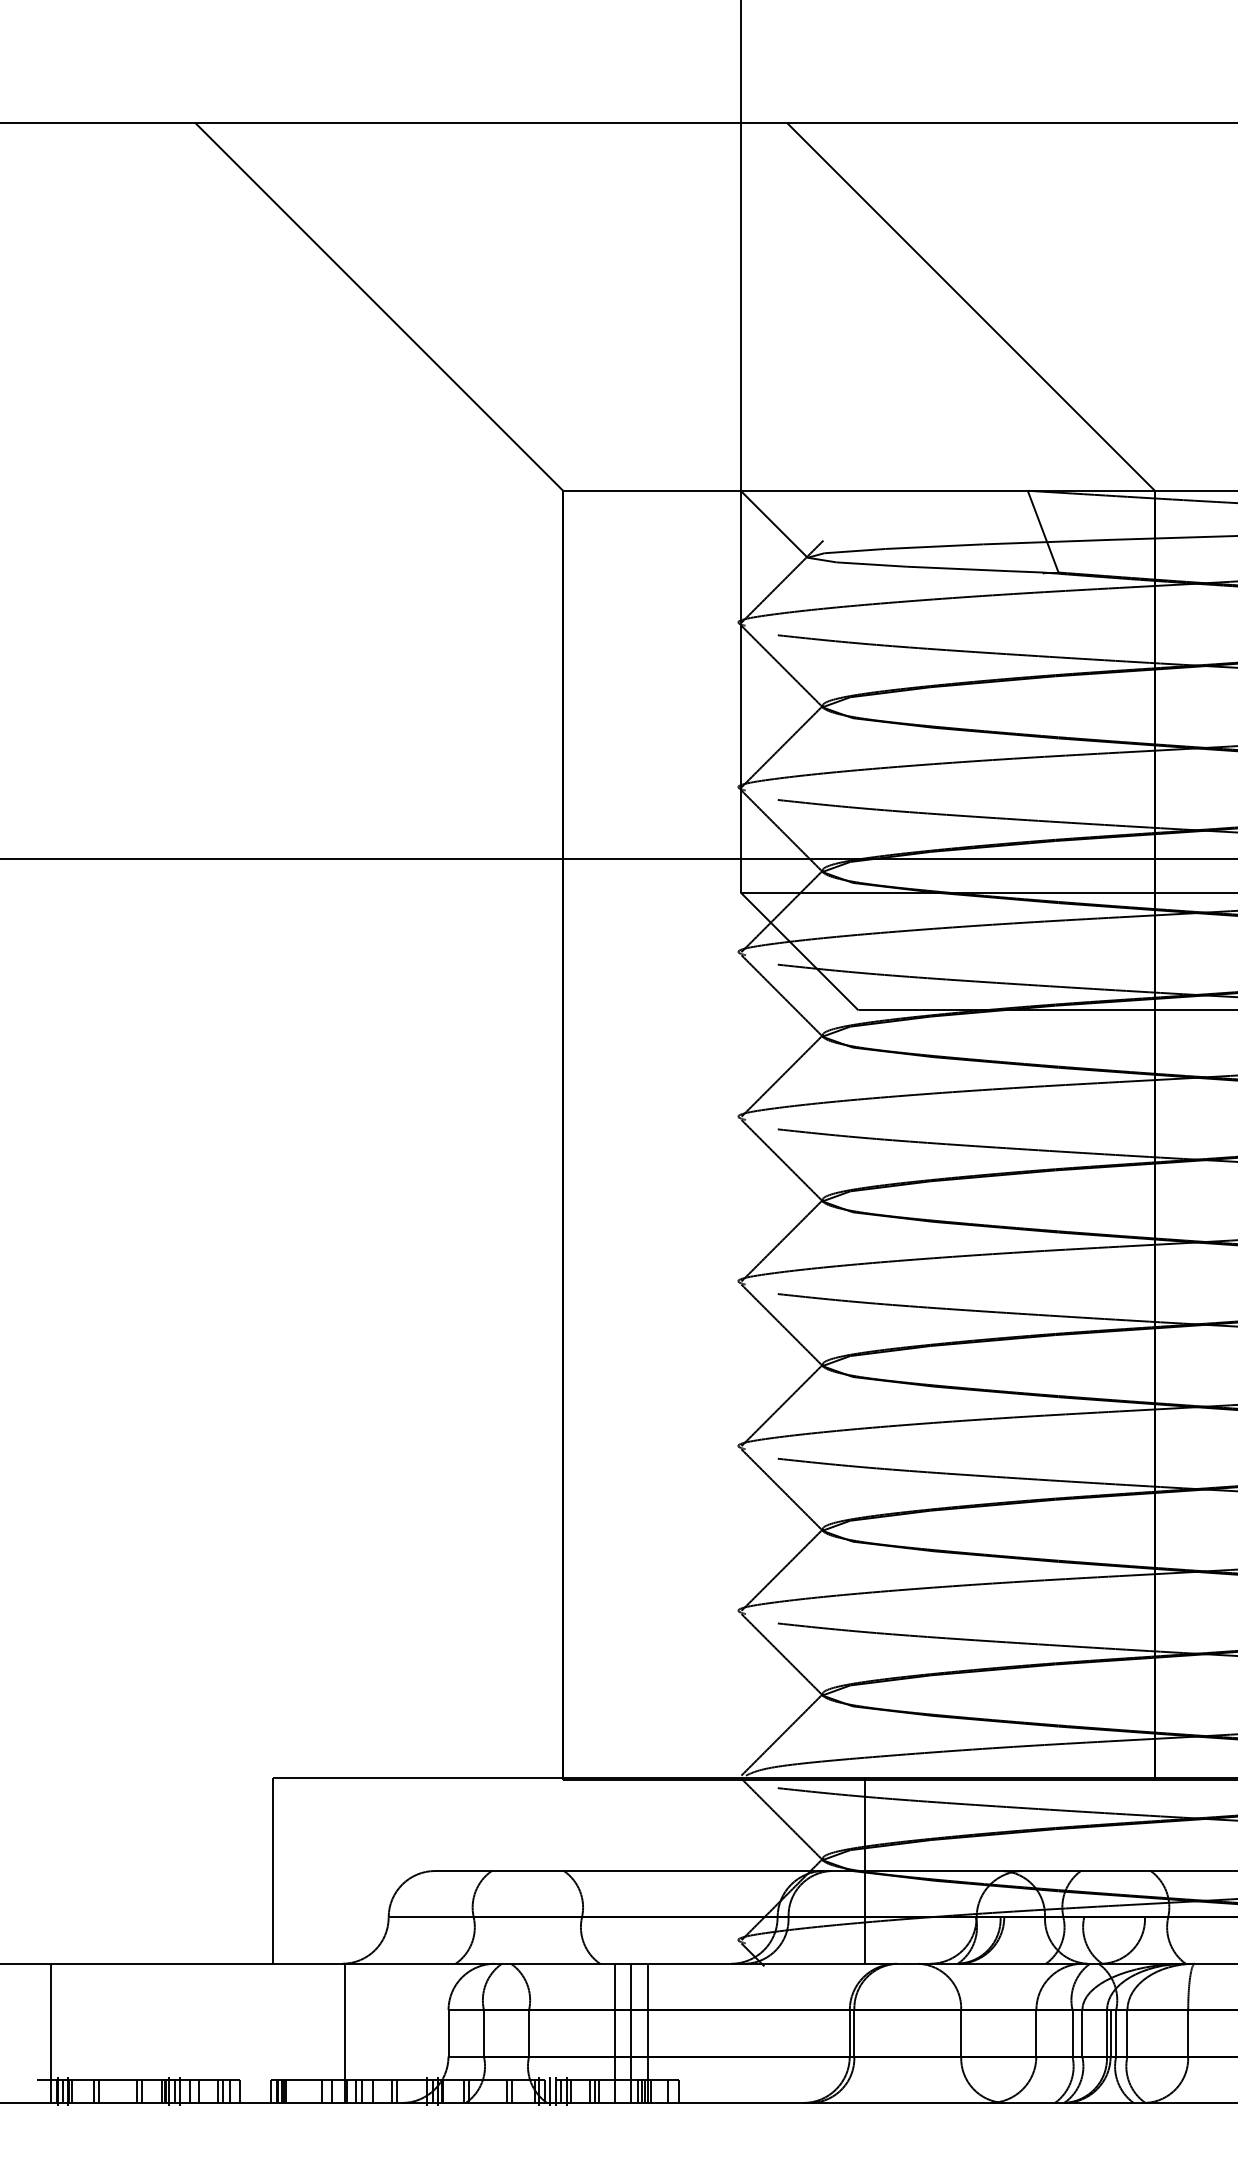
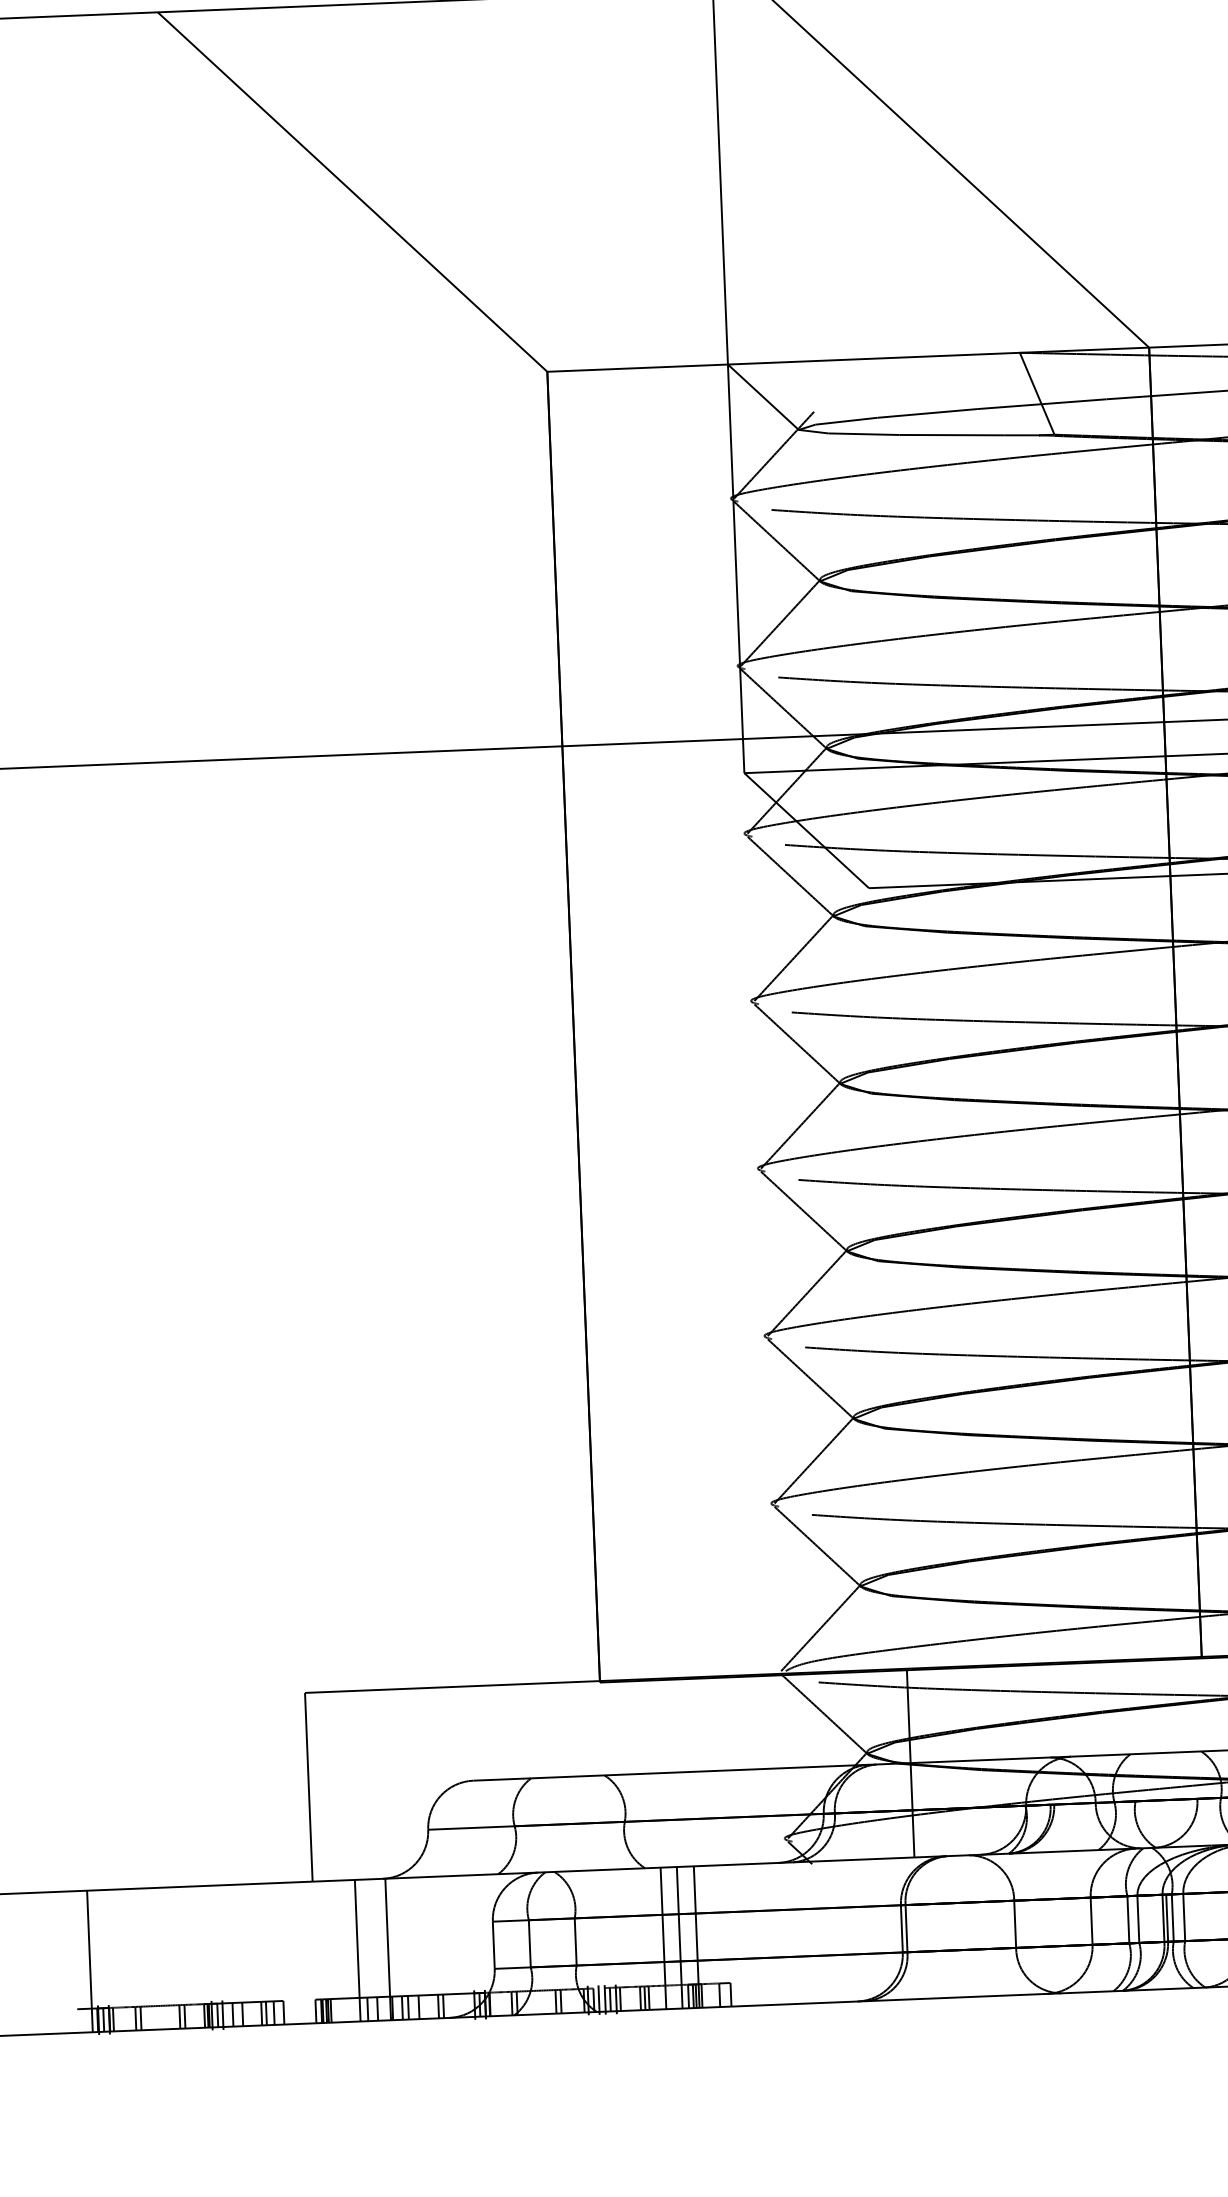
line: (314, 2032) -> (357, 1949), added

